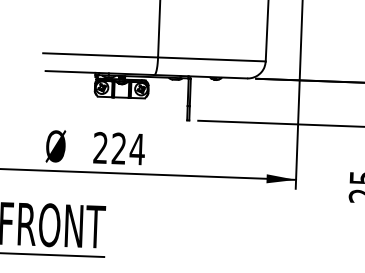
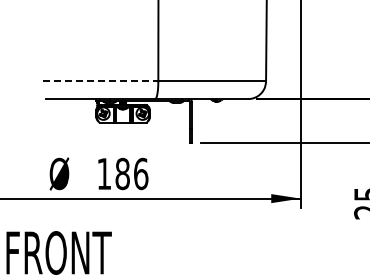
line: (101, 55) -> (101, 81), solid -> dashed
text: (118, 148) -> (122, 173), 224 -> 186

